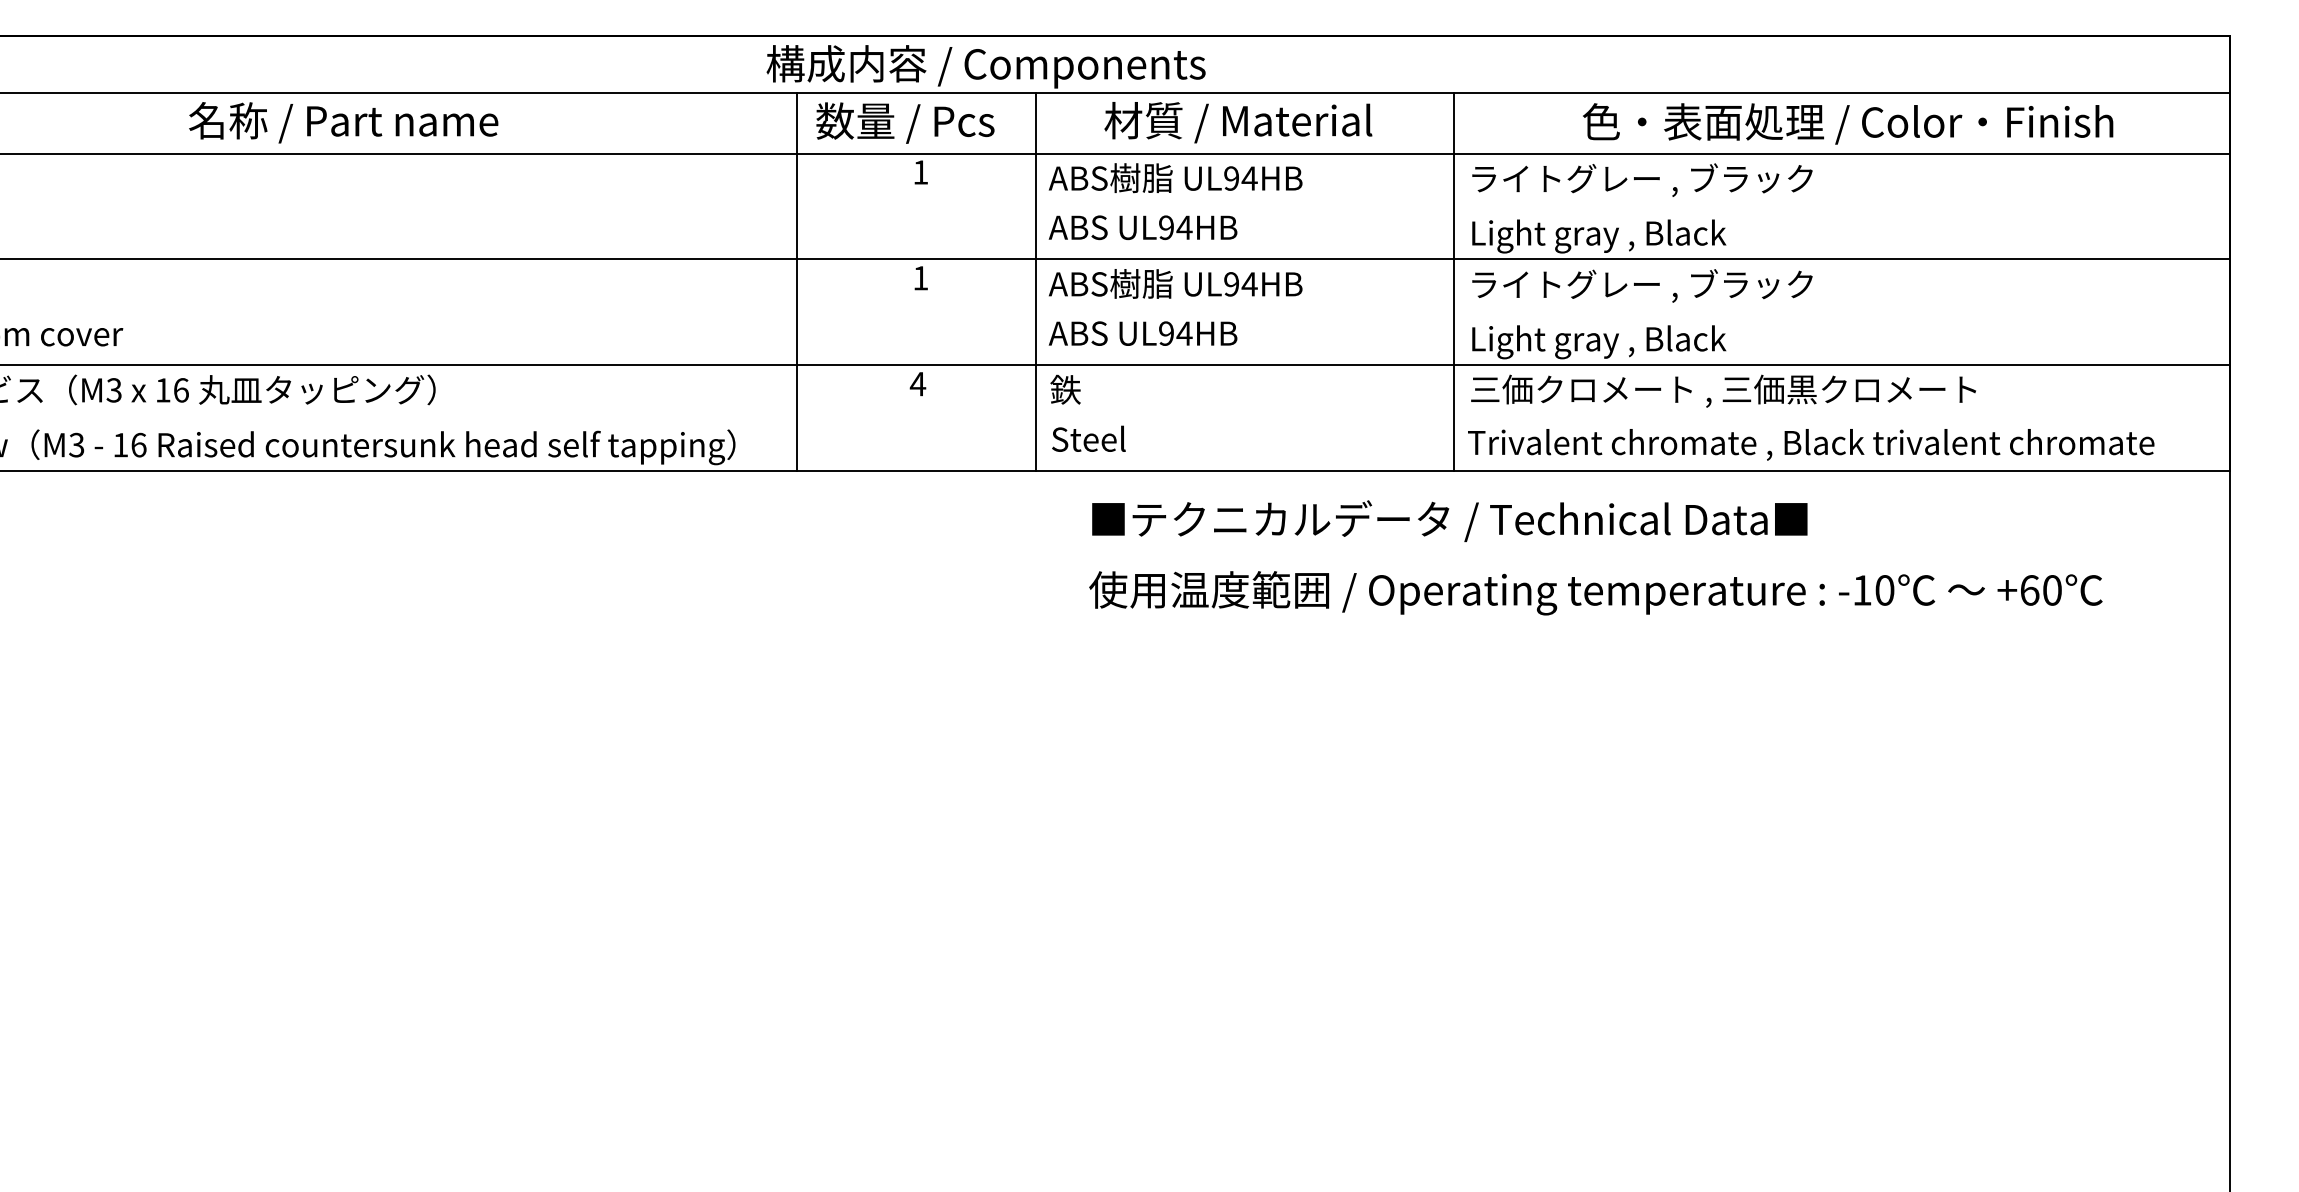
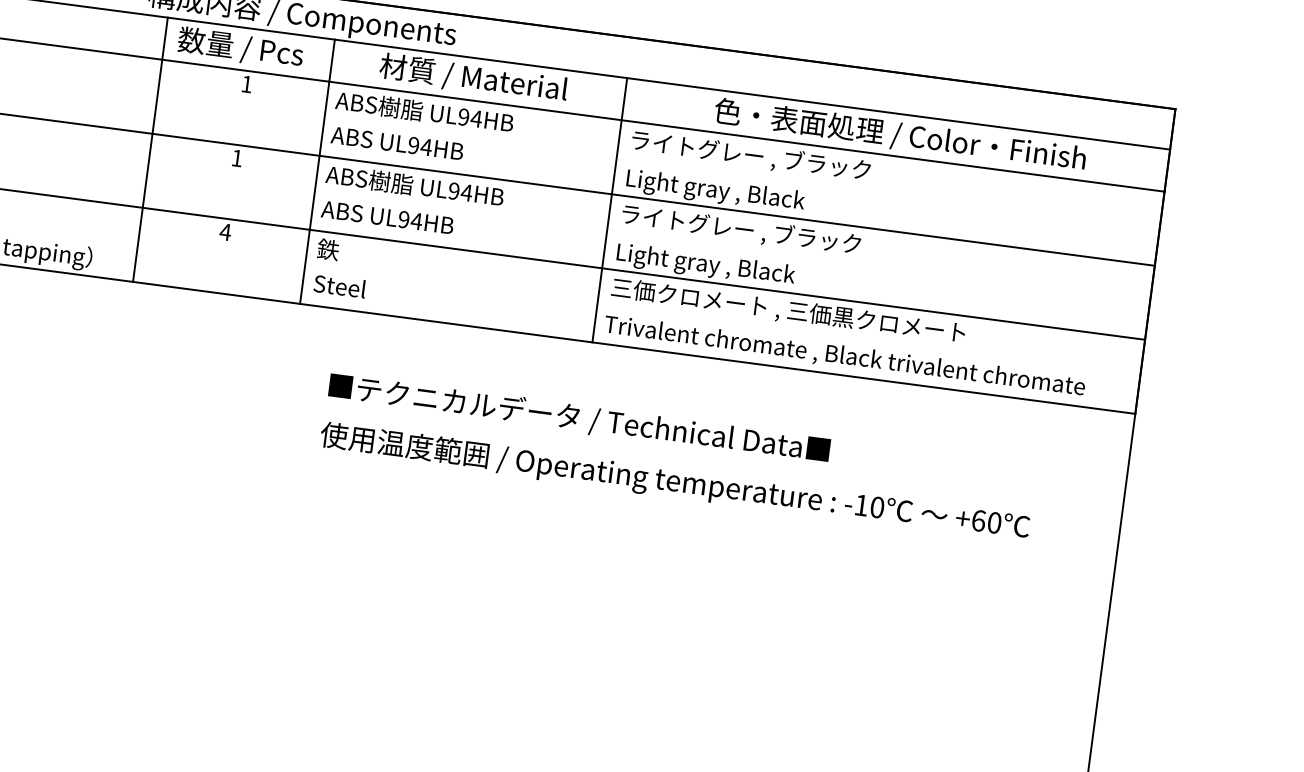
text: (1595, 557) -> (677, 457), moved

